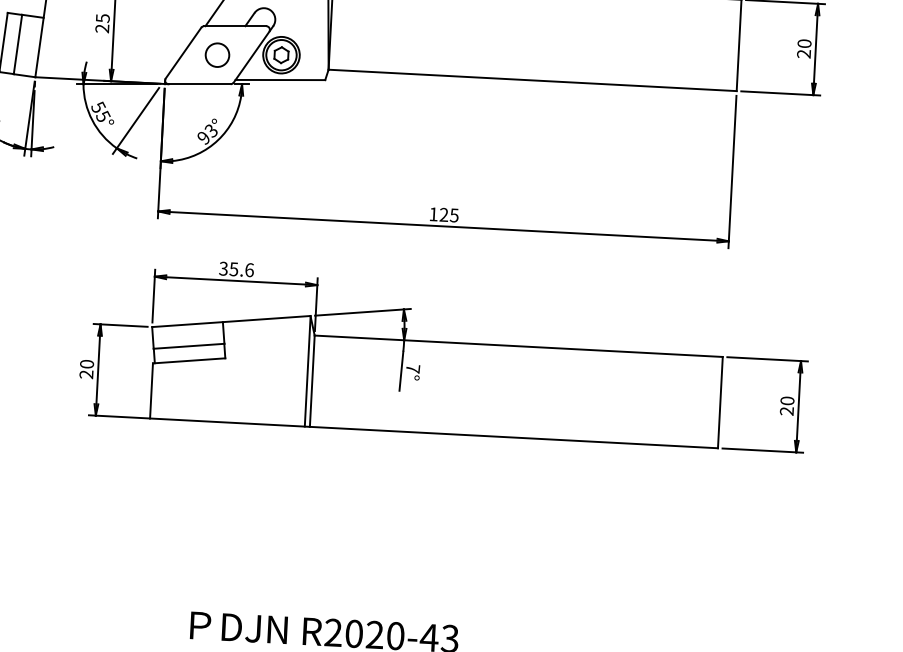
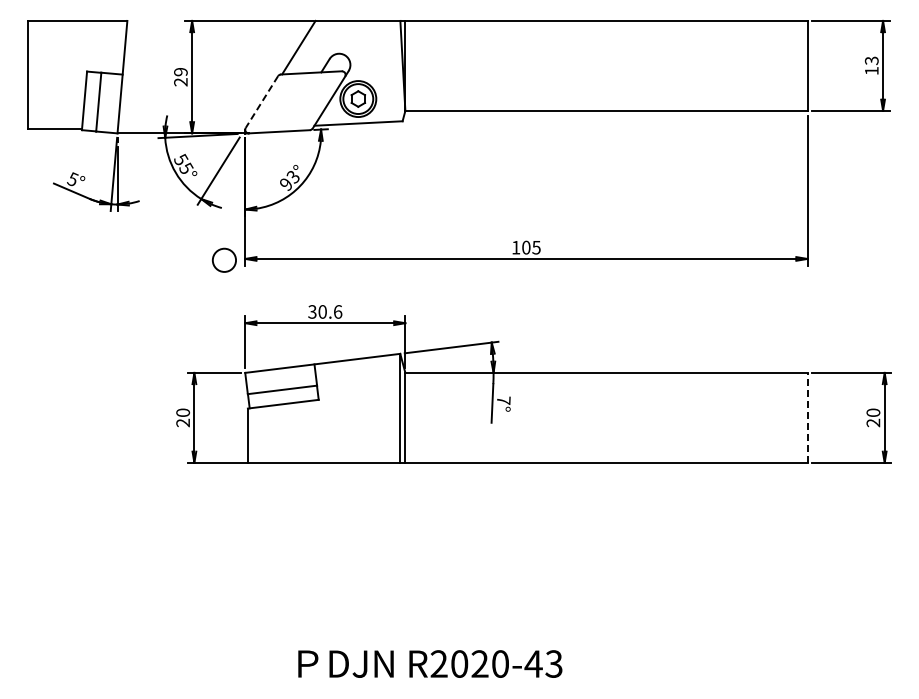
text: (102, 18) -> (180, 72), 25 -> 29
text: (804, 48) -> (871, 65), 20 -> 13
line: (183, 53) -> (261, 102), solid -> dashed
circle: (216, 54) -> (223, 259), moved
text: (444, 214) -> (526, 247), 125 -> 105
text: (233, 268) -> (322, 311), 35.6 -> 30.6
line: (720, 402) -> (807, 417), solid -> dashed

